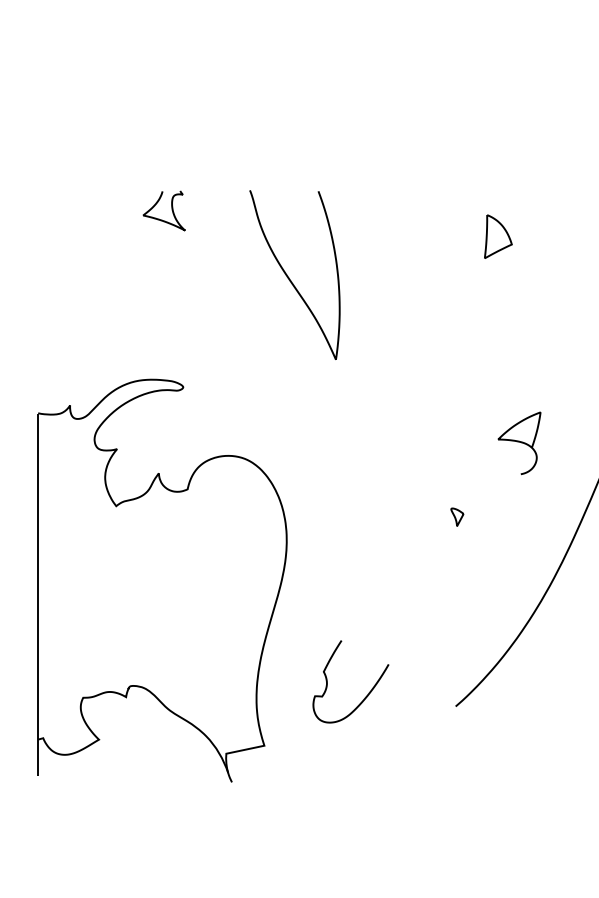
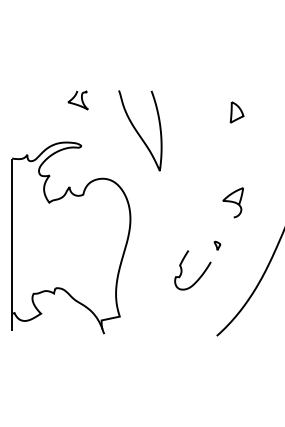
curve: (518, 442) -> (232, 202), moved
part: (162, 579) -> (71, 237), moved
curve: (364, 694) -> (199, 276), moved

